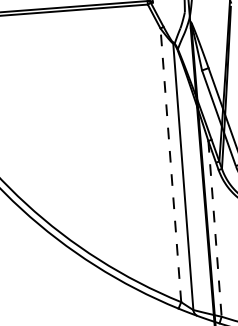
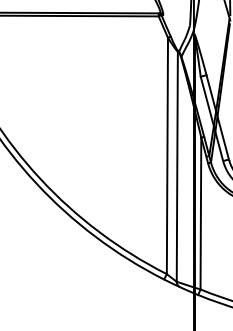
line: (170, 164) -> (167, 155), dashed -> solid
line: (214, 228) -> (200, 213), dashed -> solid

